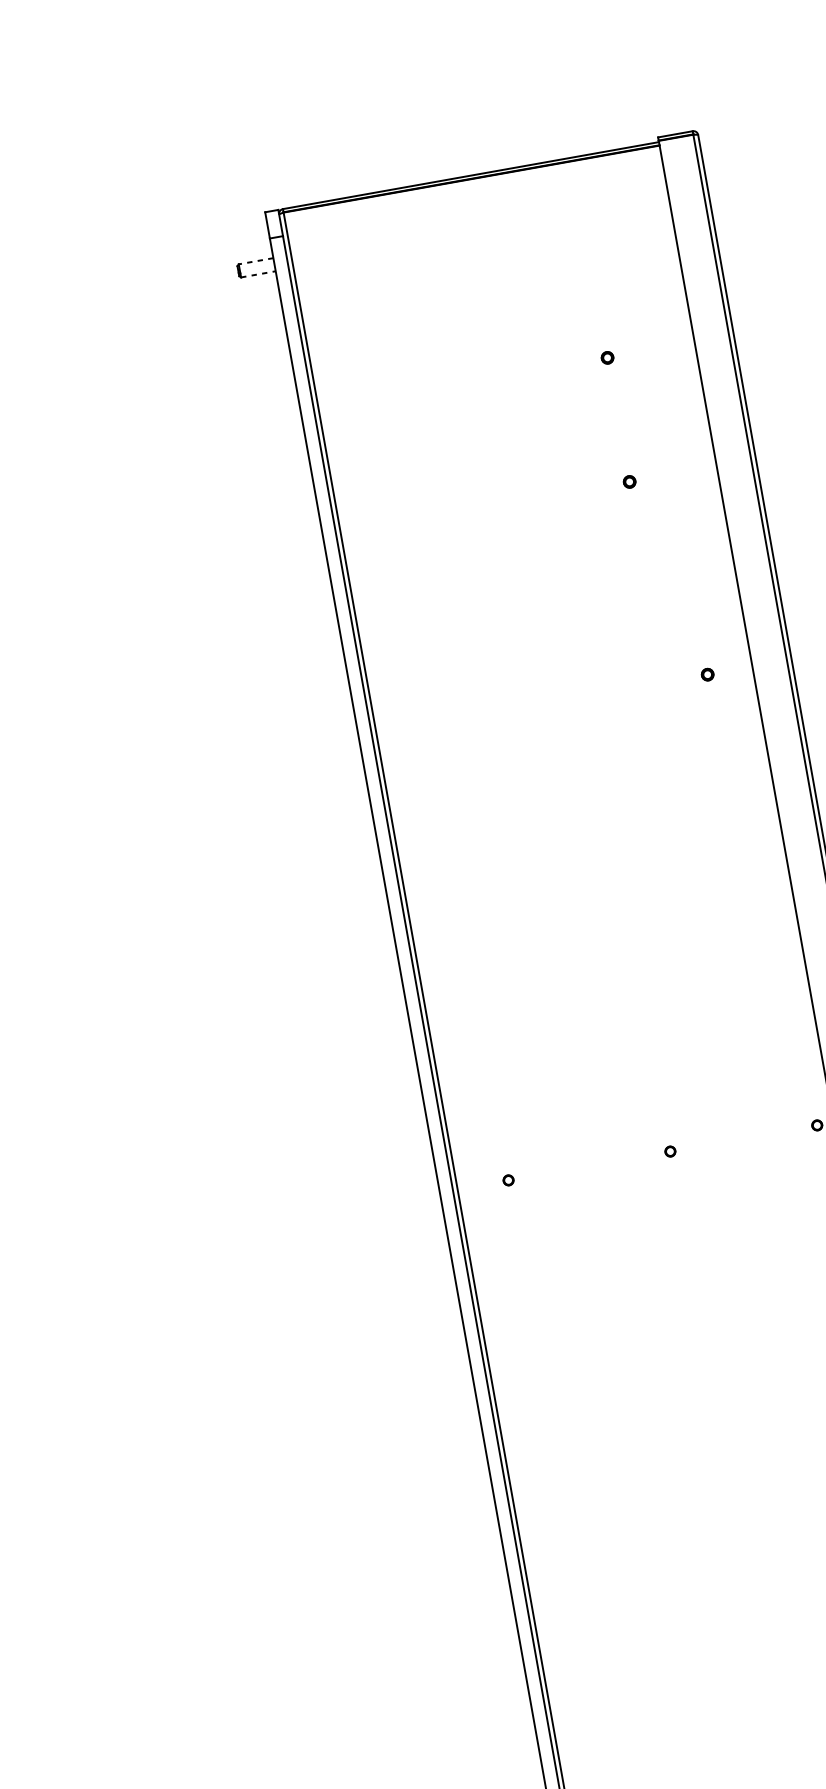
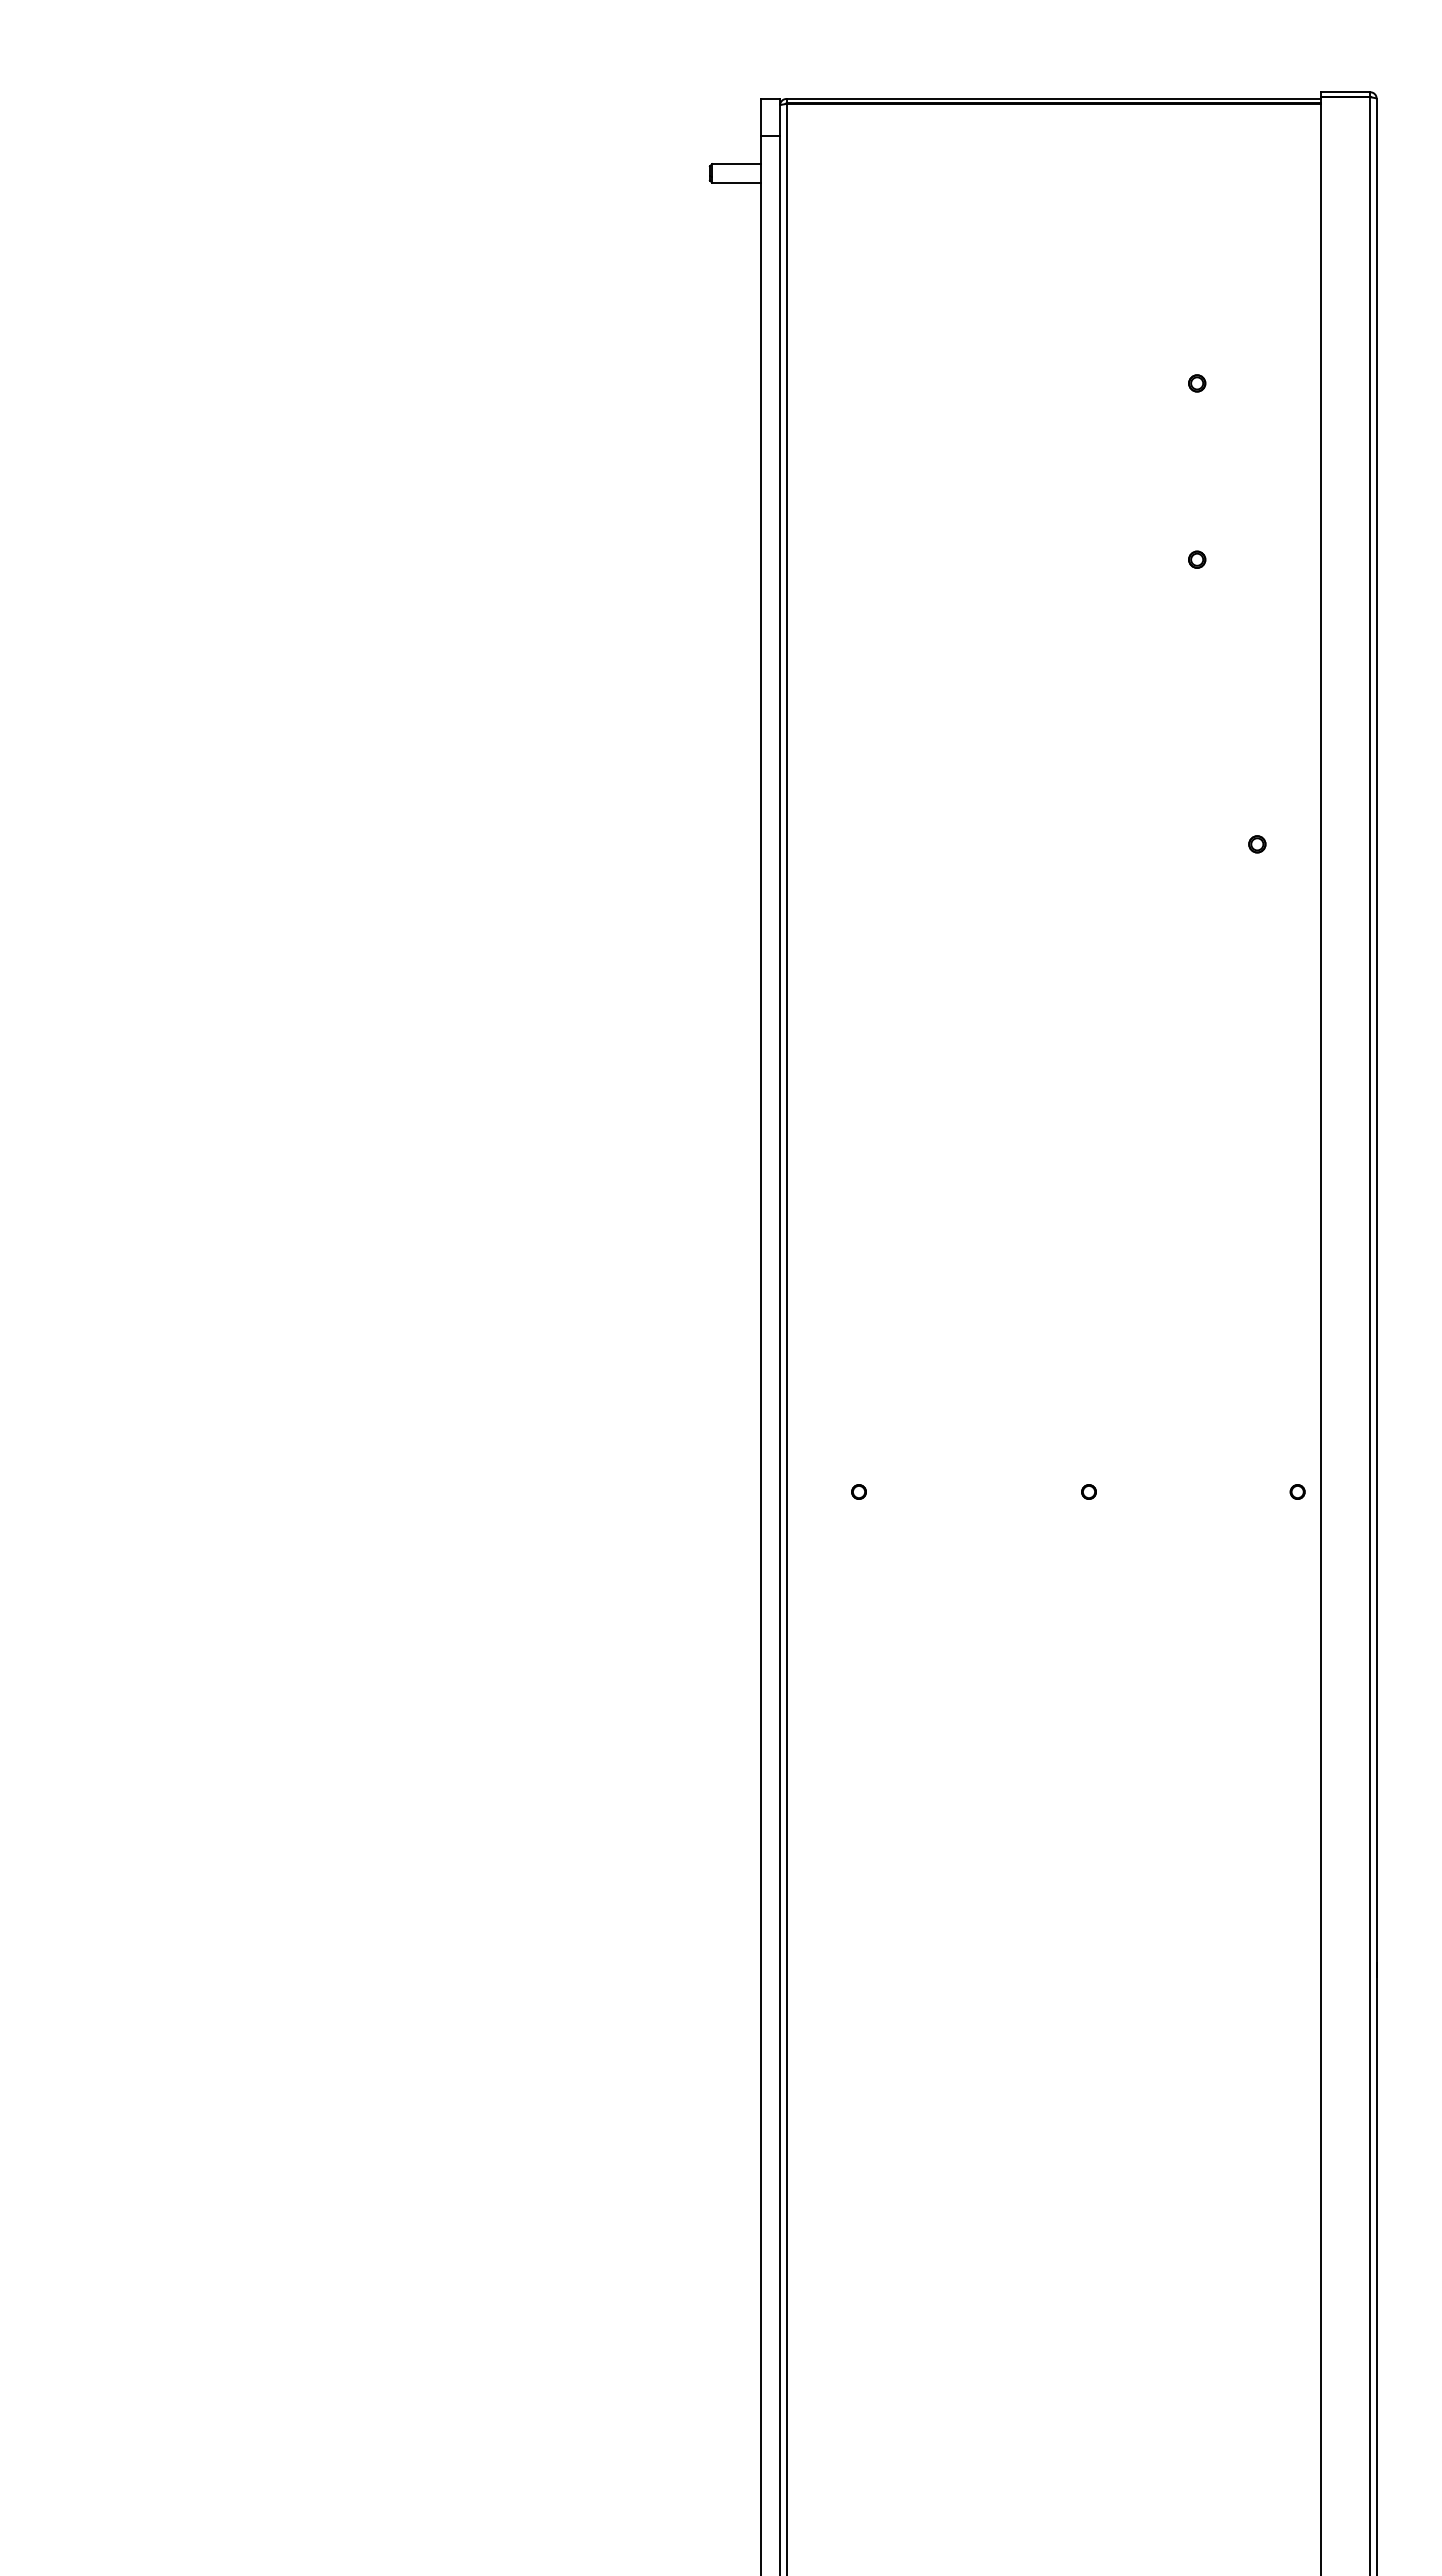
line: (255, 261) -> (736, 164), dashed -> solid
line: (258, 274) -> (736, 182), dashed -> solid

